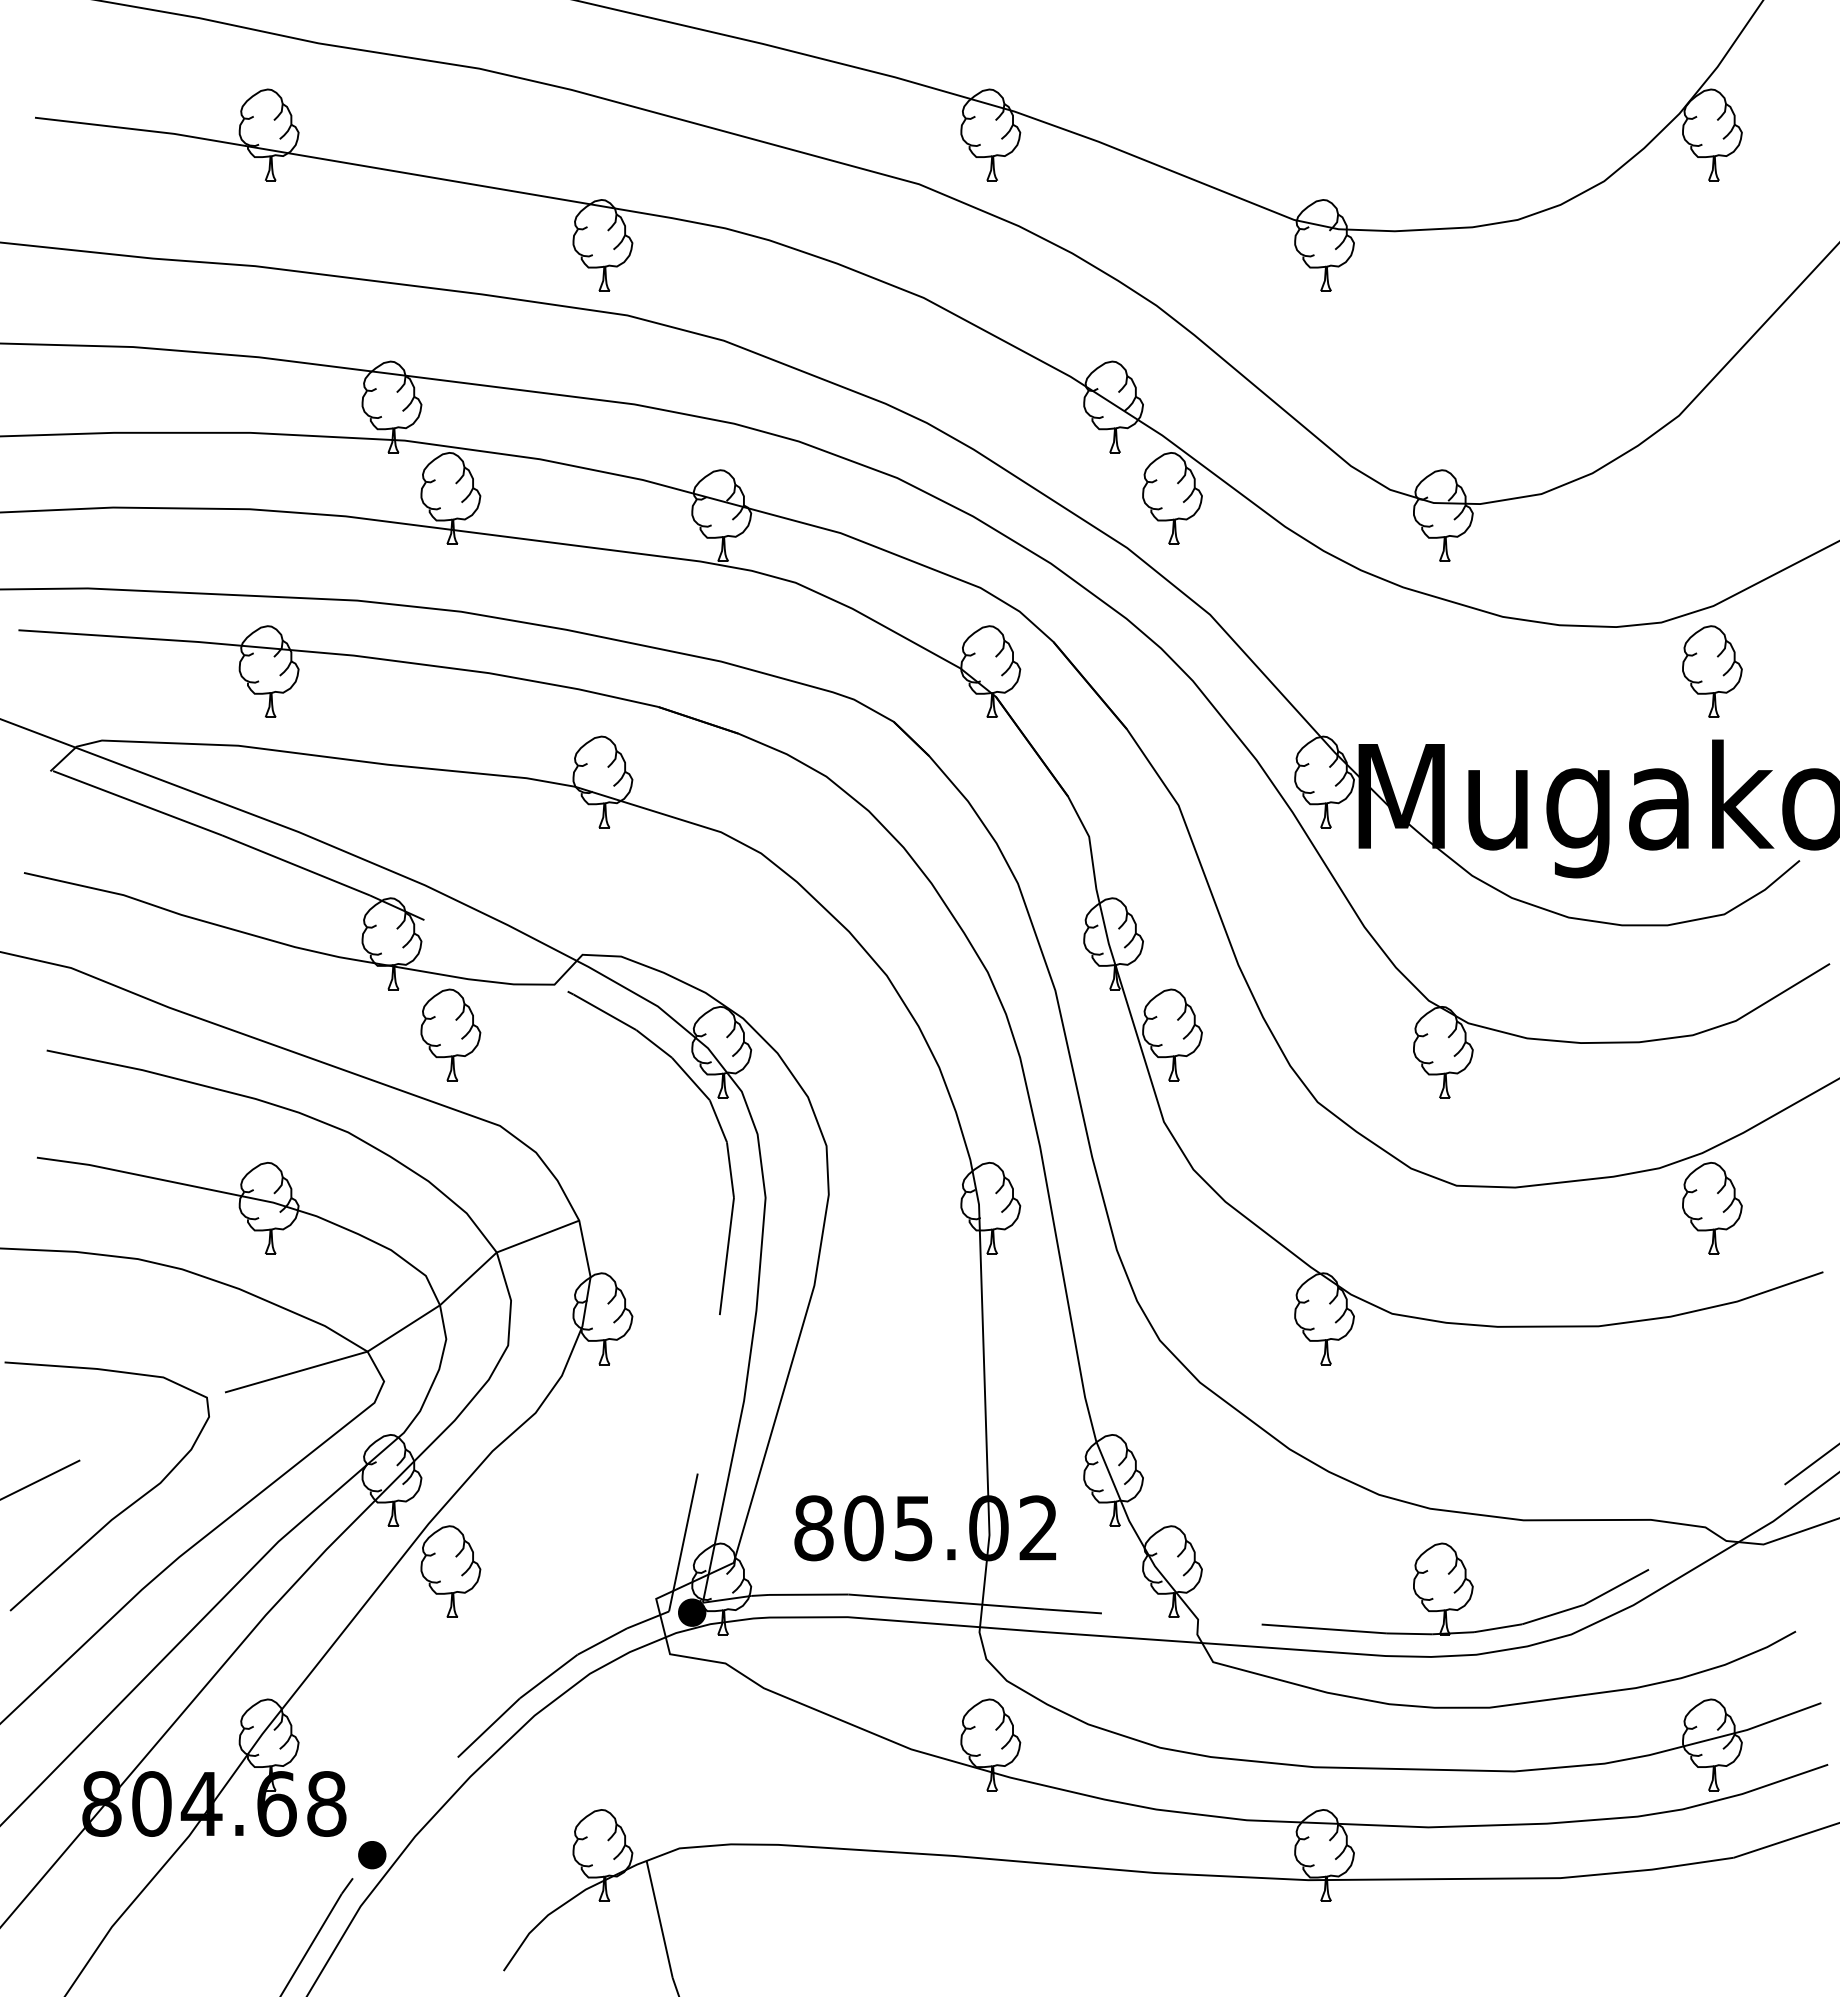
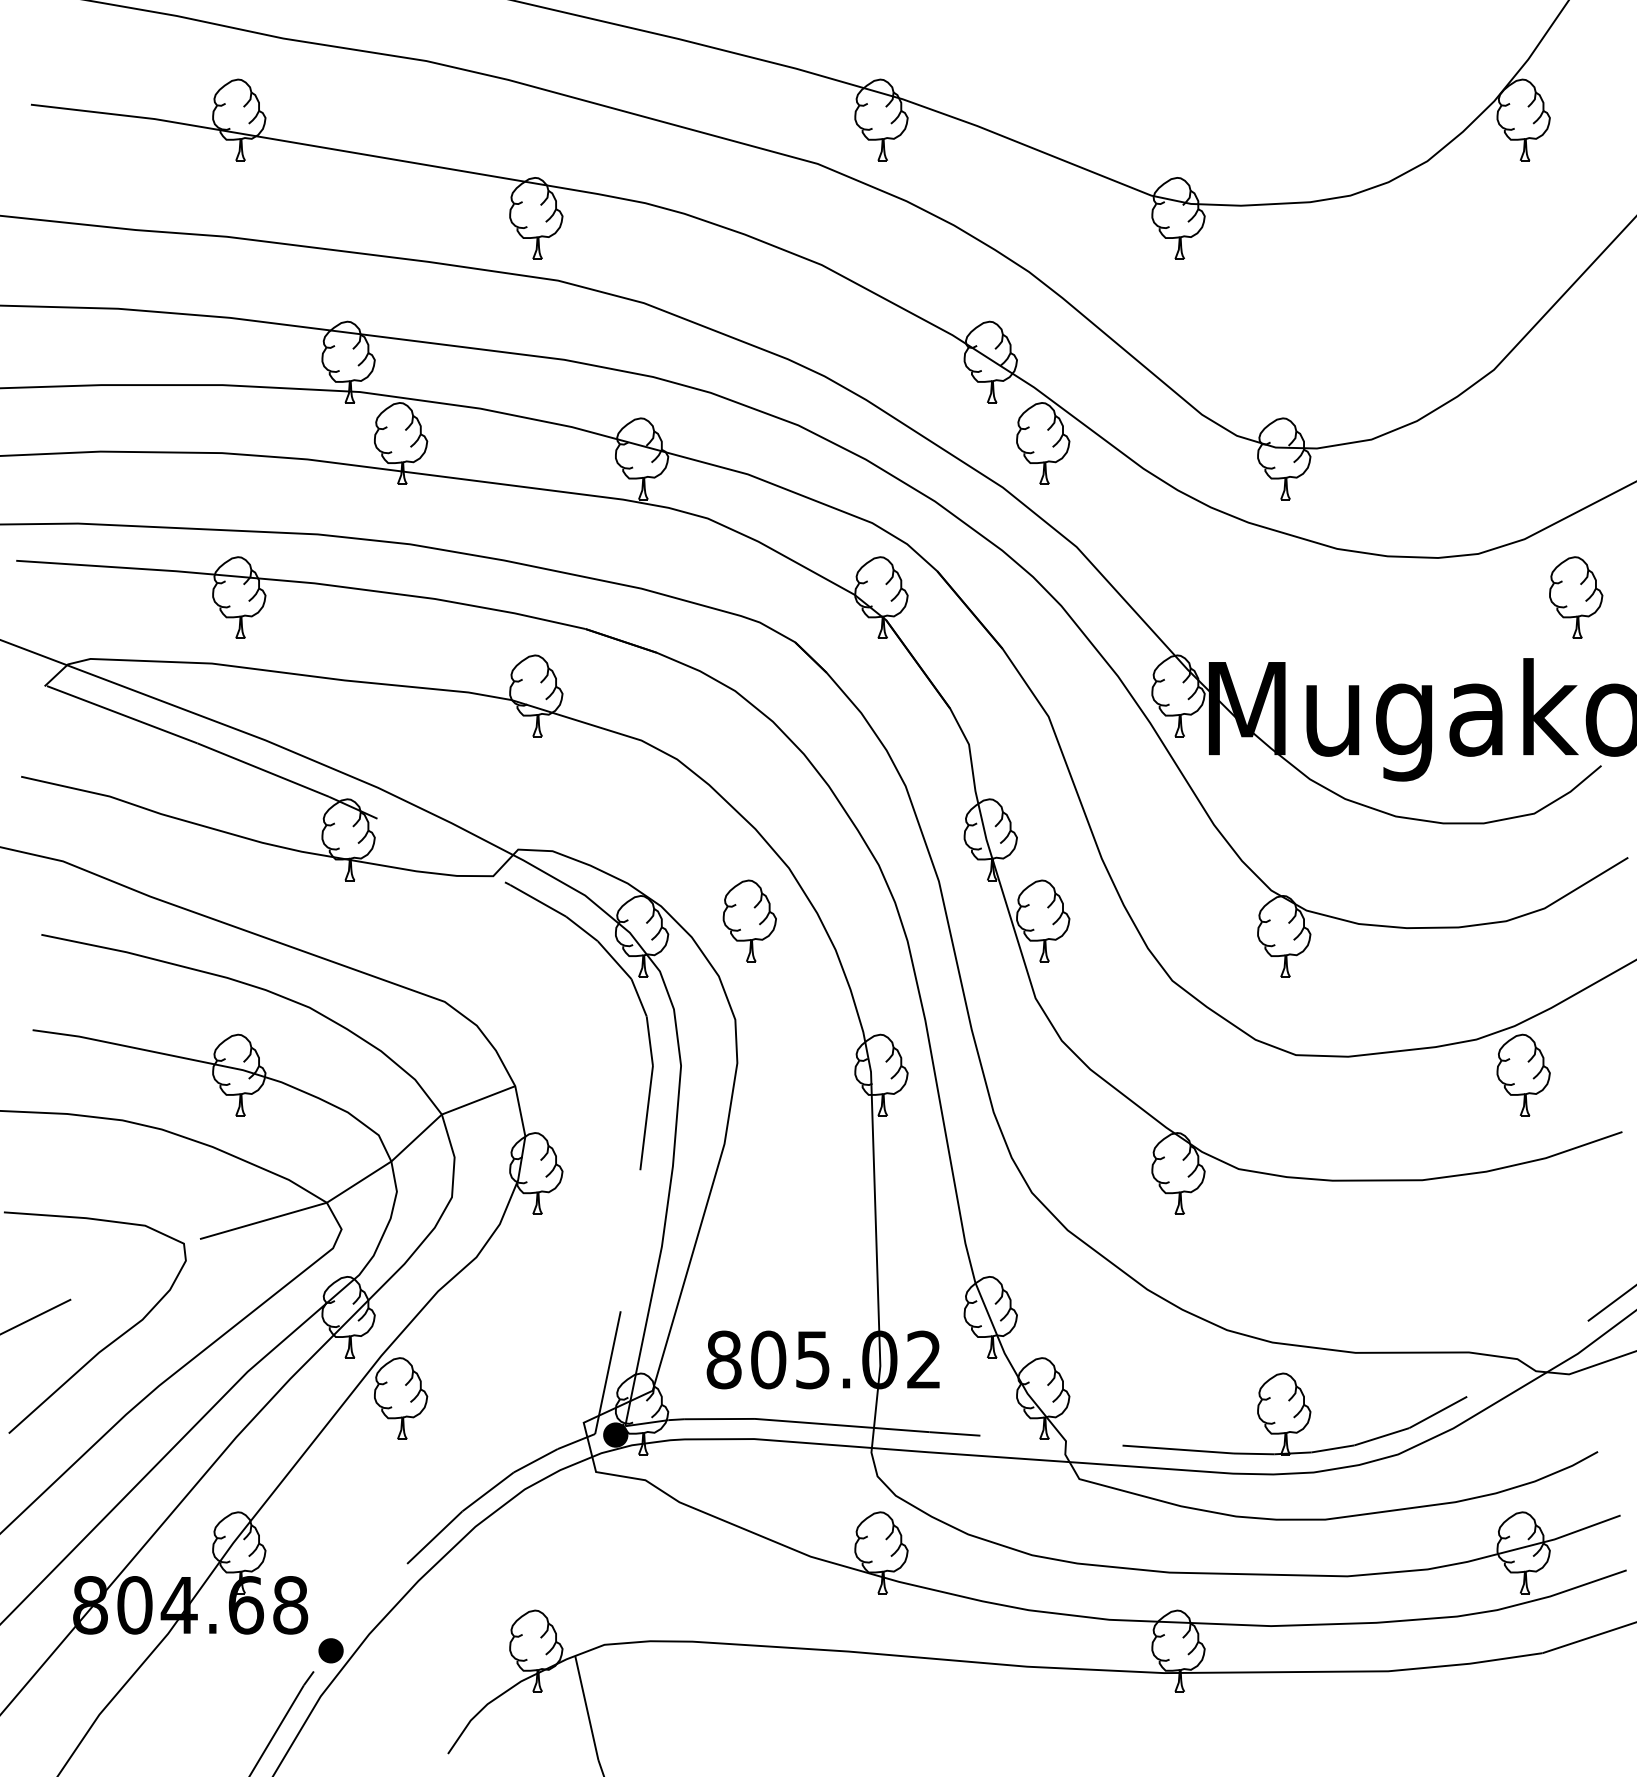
part: (1712, 671) -> (1576, 597), moved
part: (450, 1034) -> (749, 920), moved

